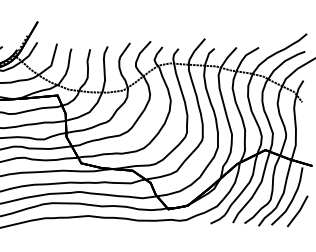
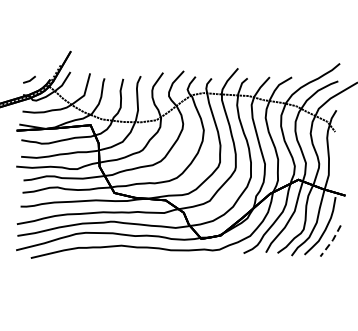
line: (298, 211) -> (331, 241), solid -> dashed

